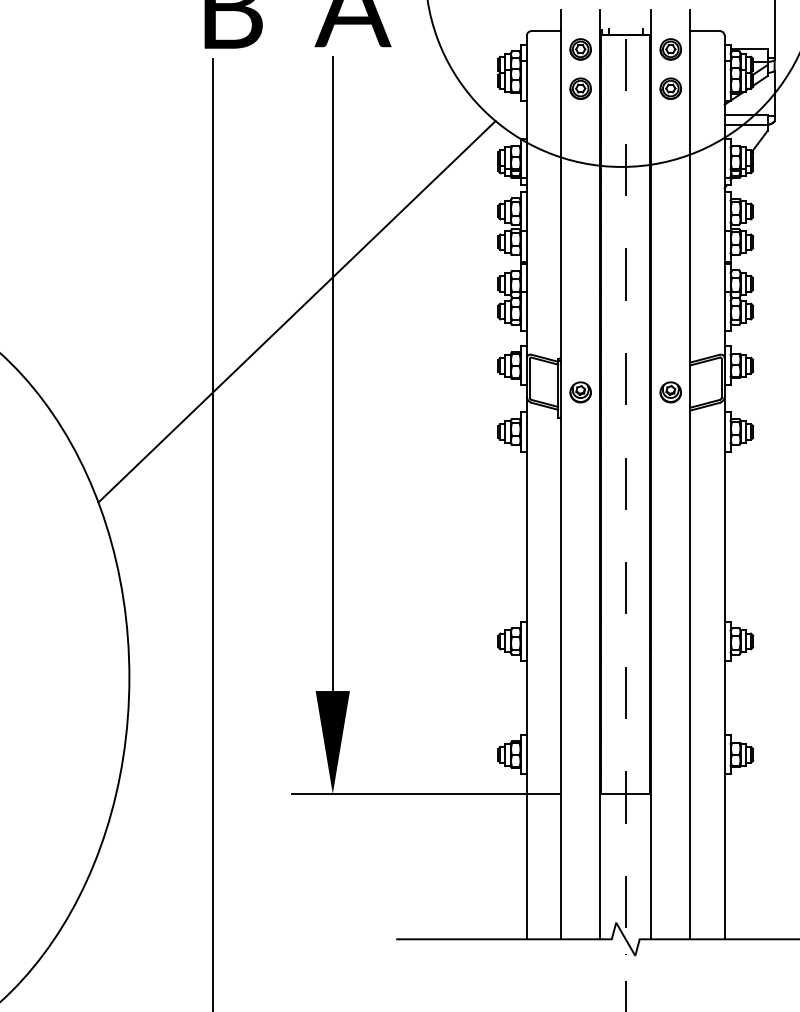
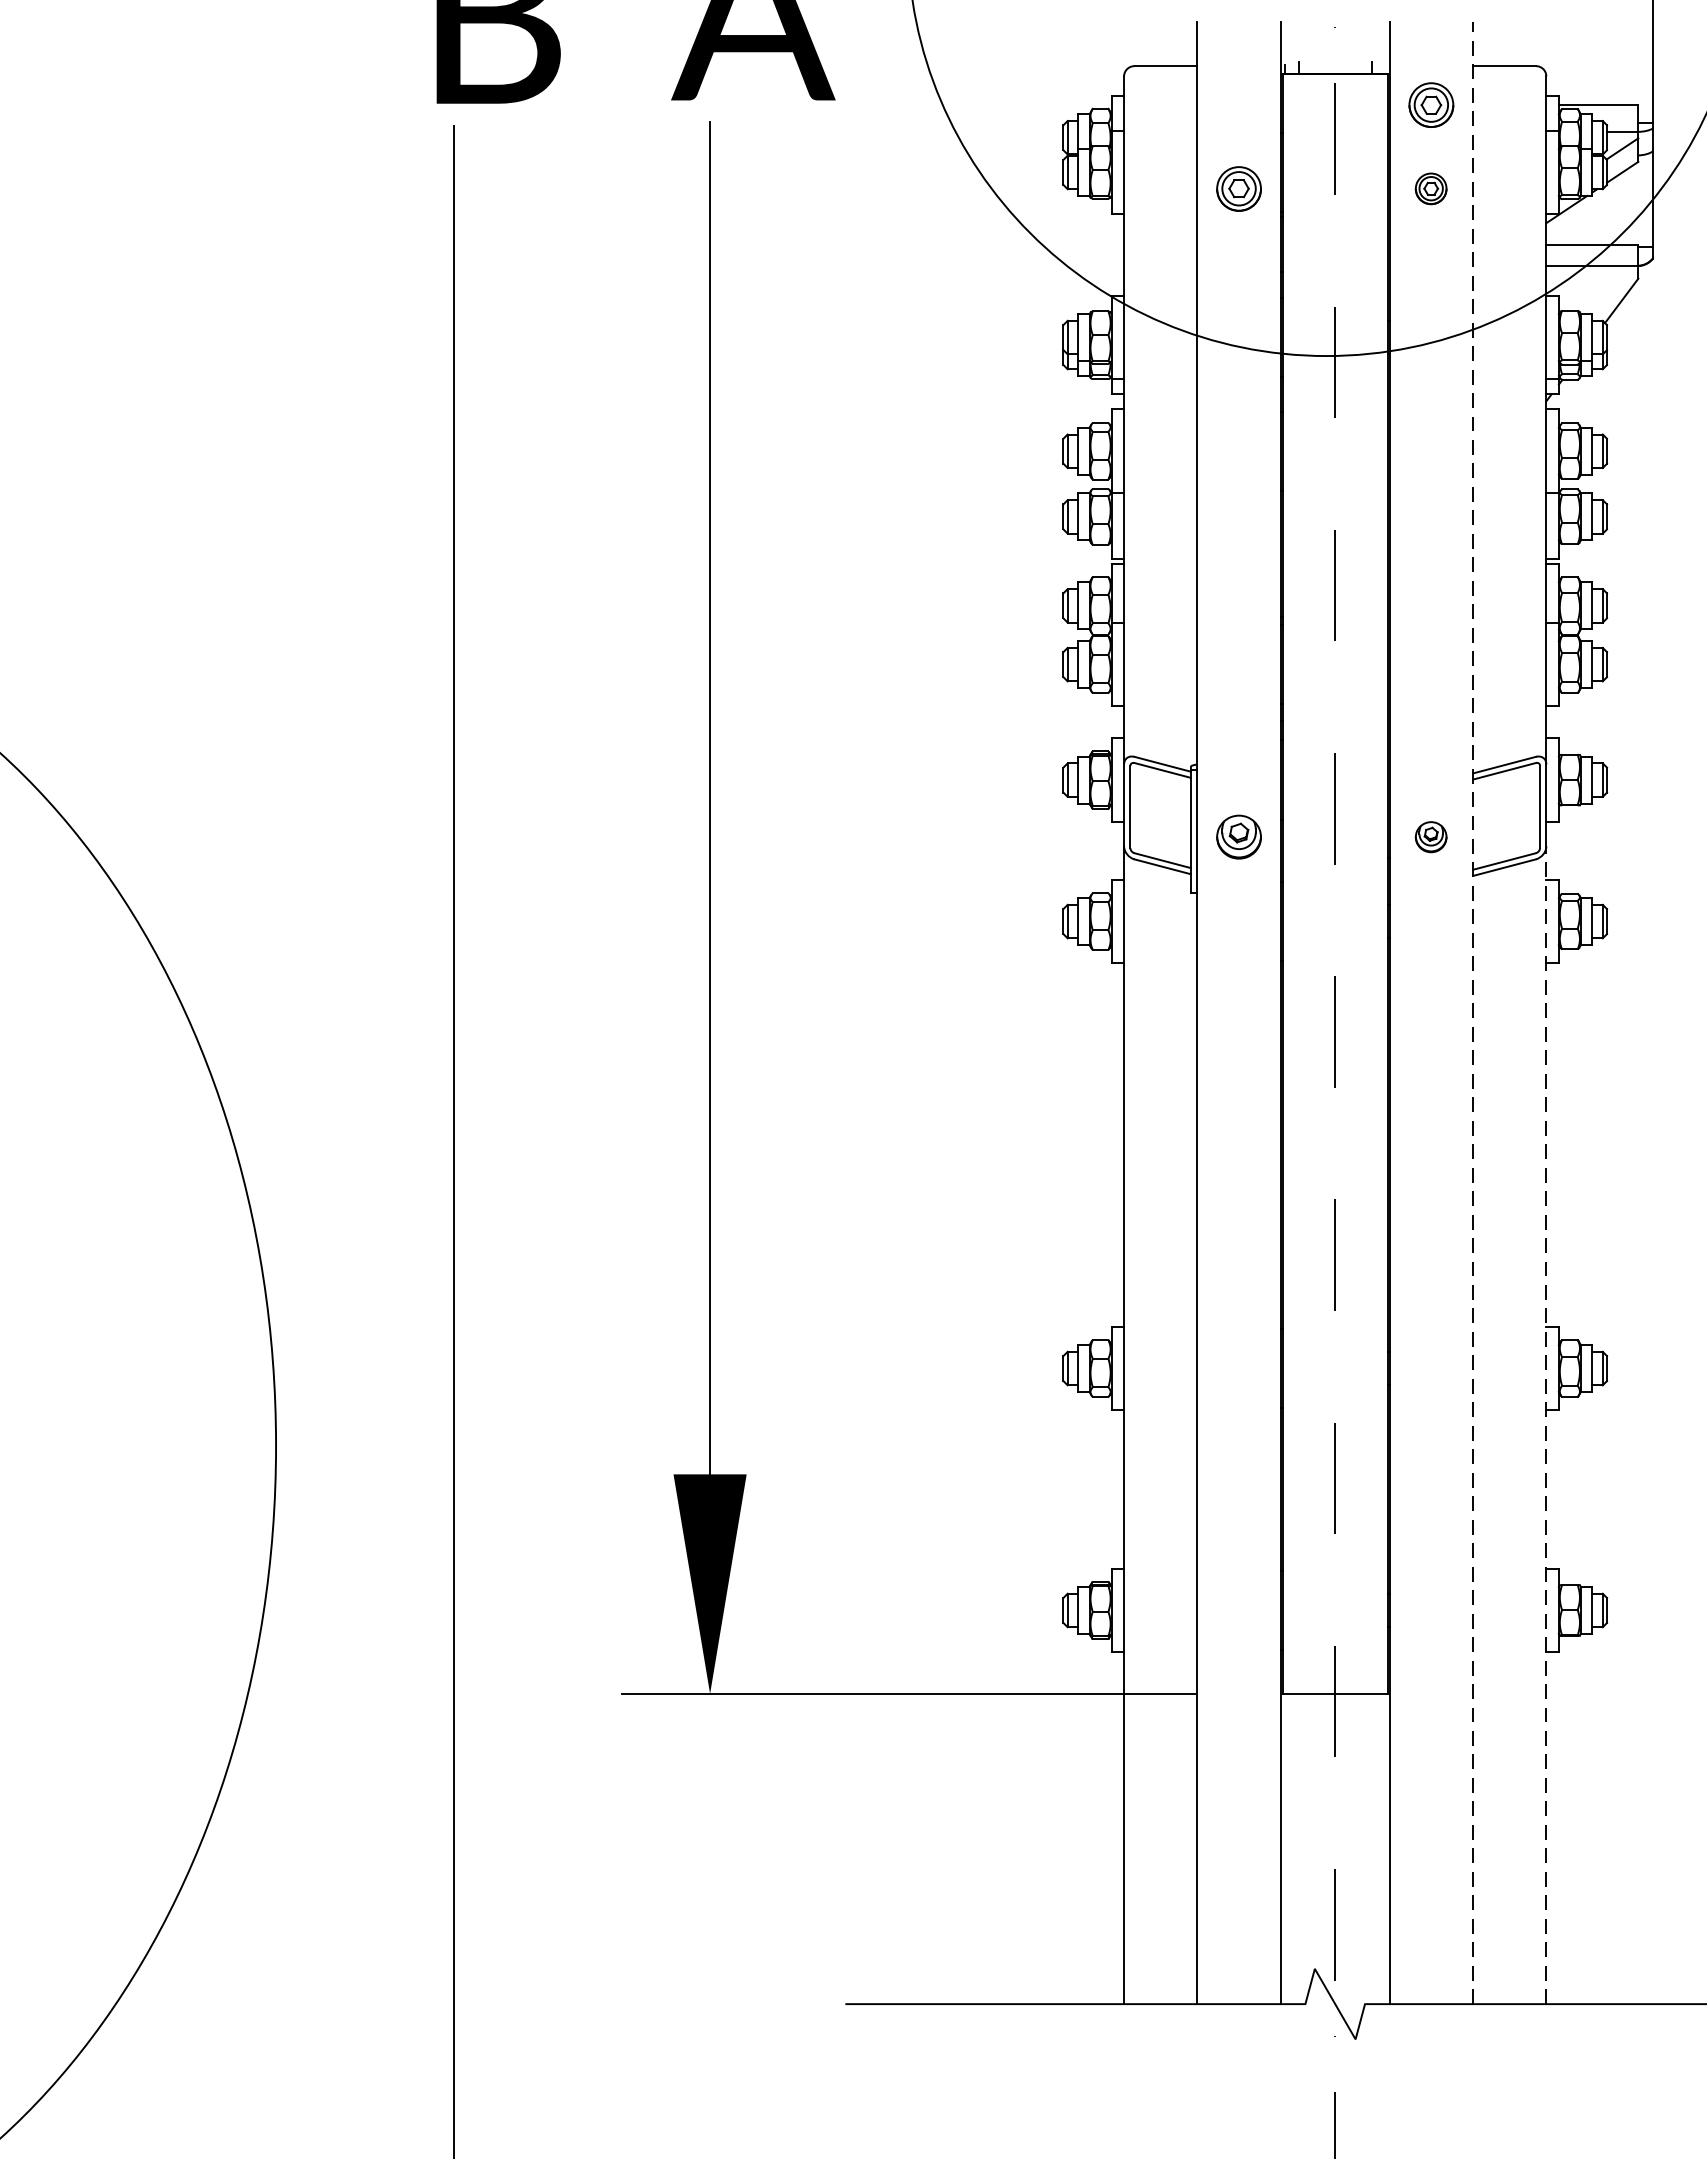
part: (580, 49) -> (1238, 105), removed
part: (670, 88) -> (1430, 188), size x0.7
line: (296, 311) -> (632, 664), removed
part: (670, 392) -> (1430, 837), size x0.7
line: (690, 474) -> (1473, 1012), solid -> dashed
line: (724, 667) -> (1545, 1424), solid -> dashed

